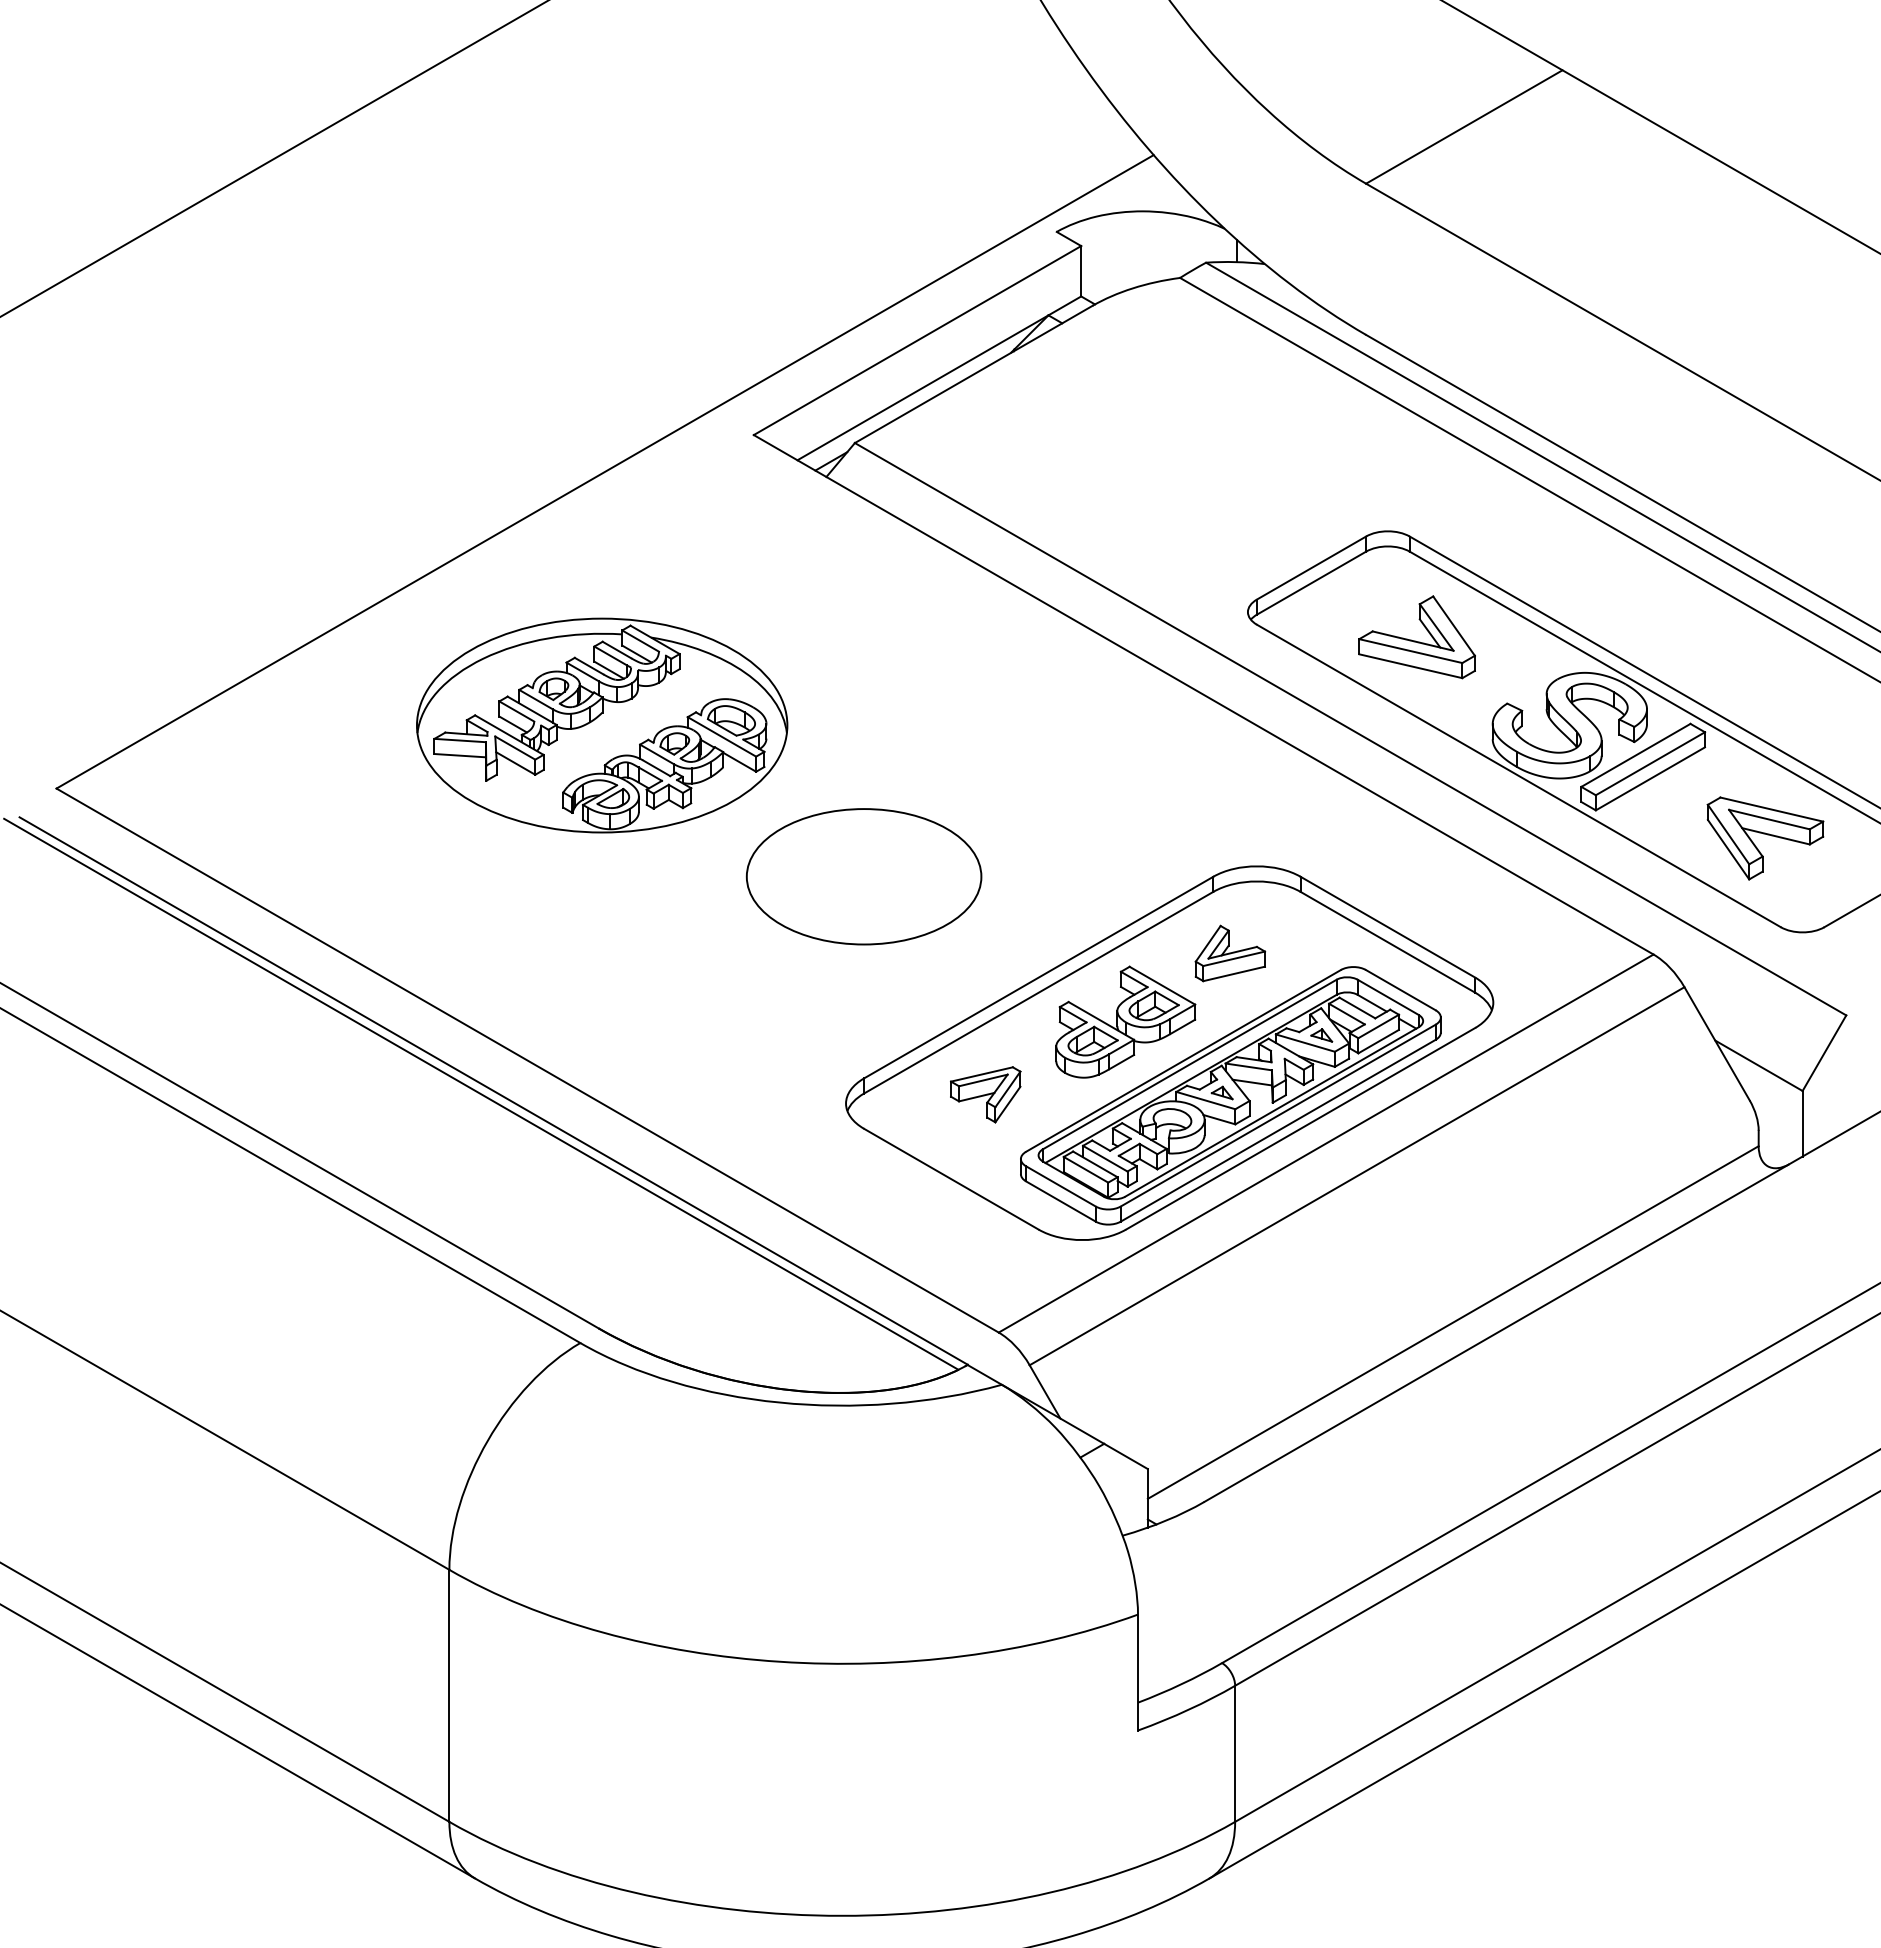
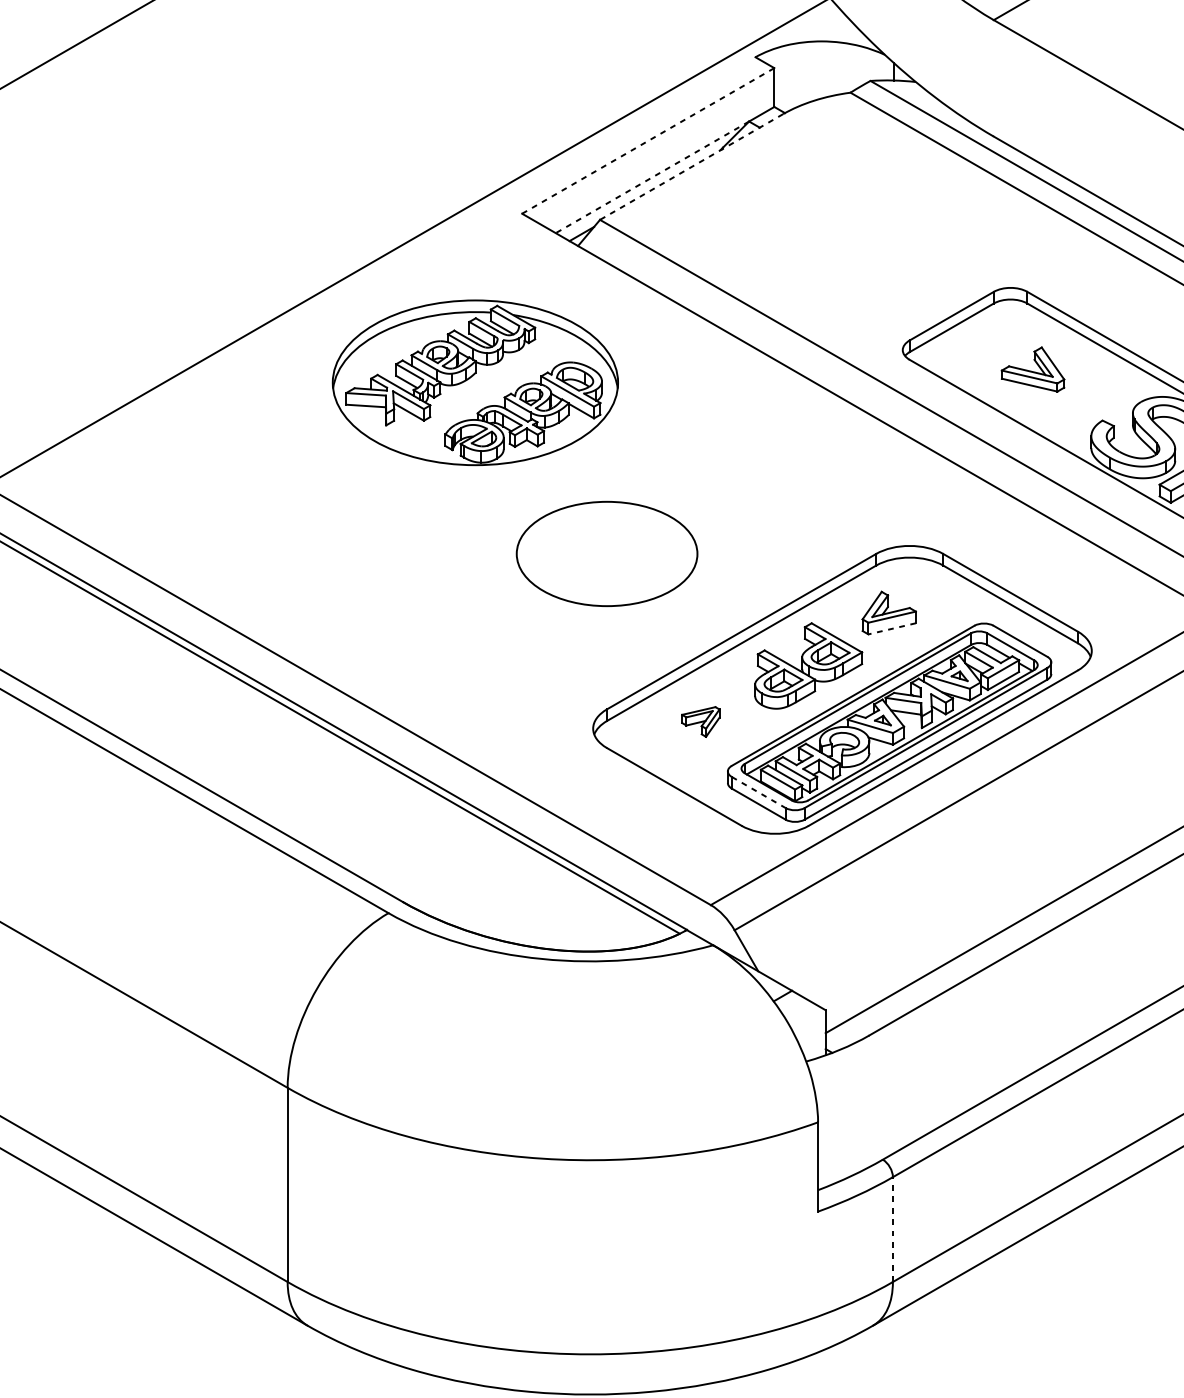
line: (917, 340) -> (648, 140), solid -> dashed
line: (973, 374) -> (691, 167), solid -> dashed
line: (922, 387) -> (652, 177), solid -> dashed
part: (1416, 637) -> (1032, 369), size x0.7
part: (602, 725) -> (475, 382), moved
line: (1234, 973) -> (892, 628), solid -> dashed
part: (985, 1094) -> (700, 721), size x0.7
line: (1061, 1186) -> (759, 792), solid -> dashed
line: (1235, 1753) -> (893, 1229), solid -> dashed

